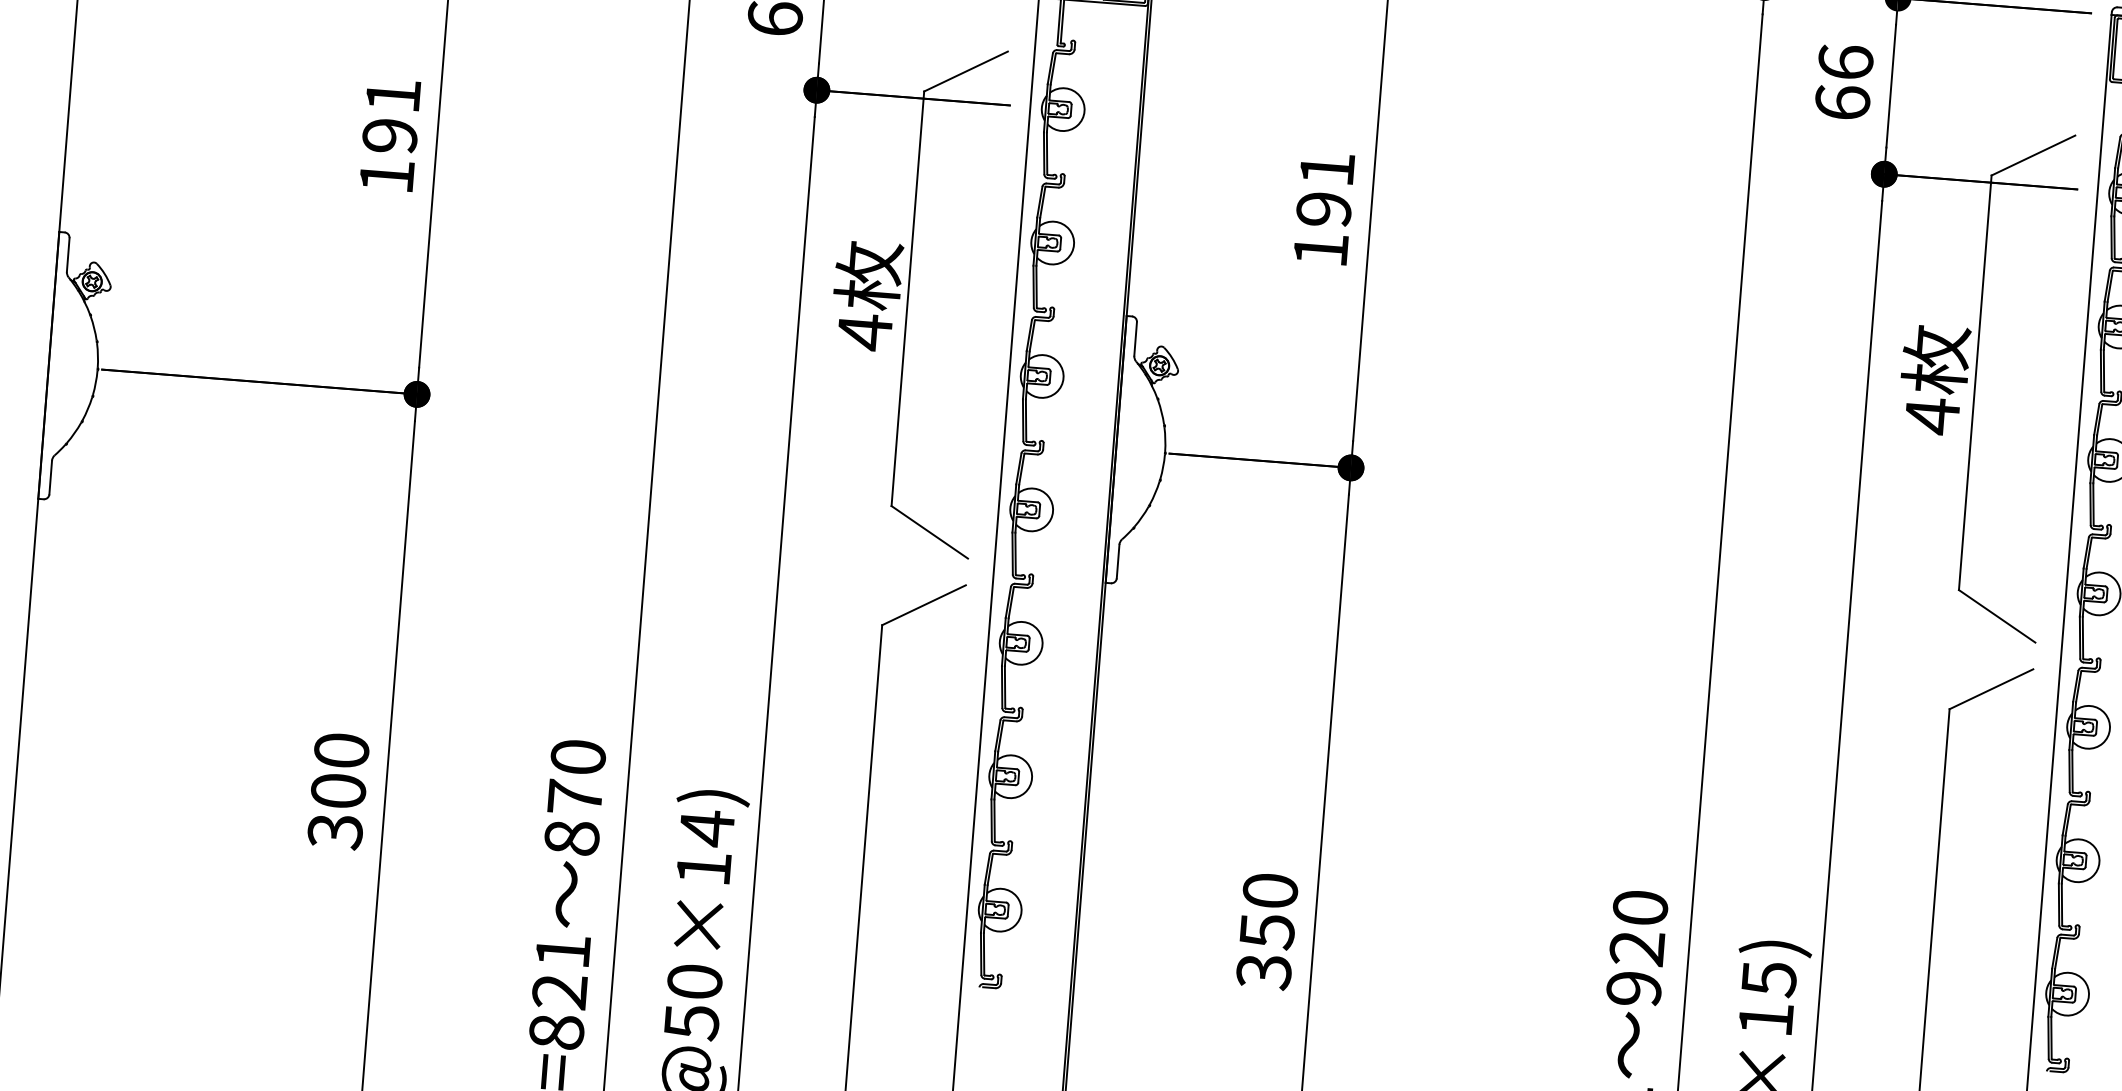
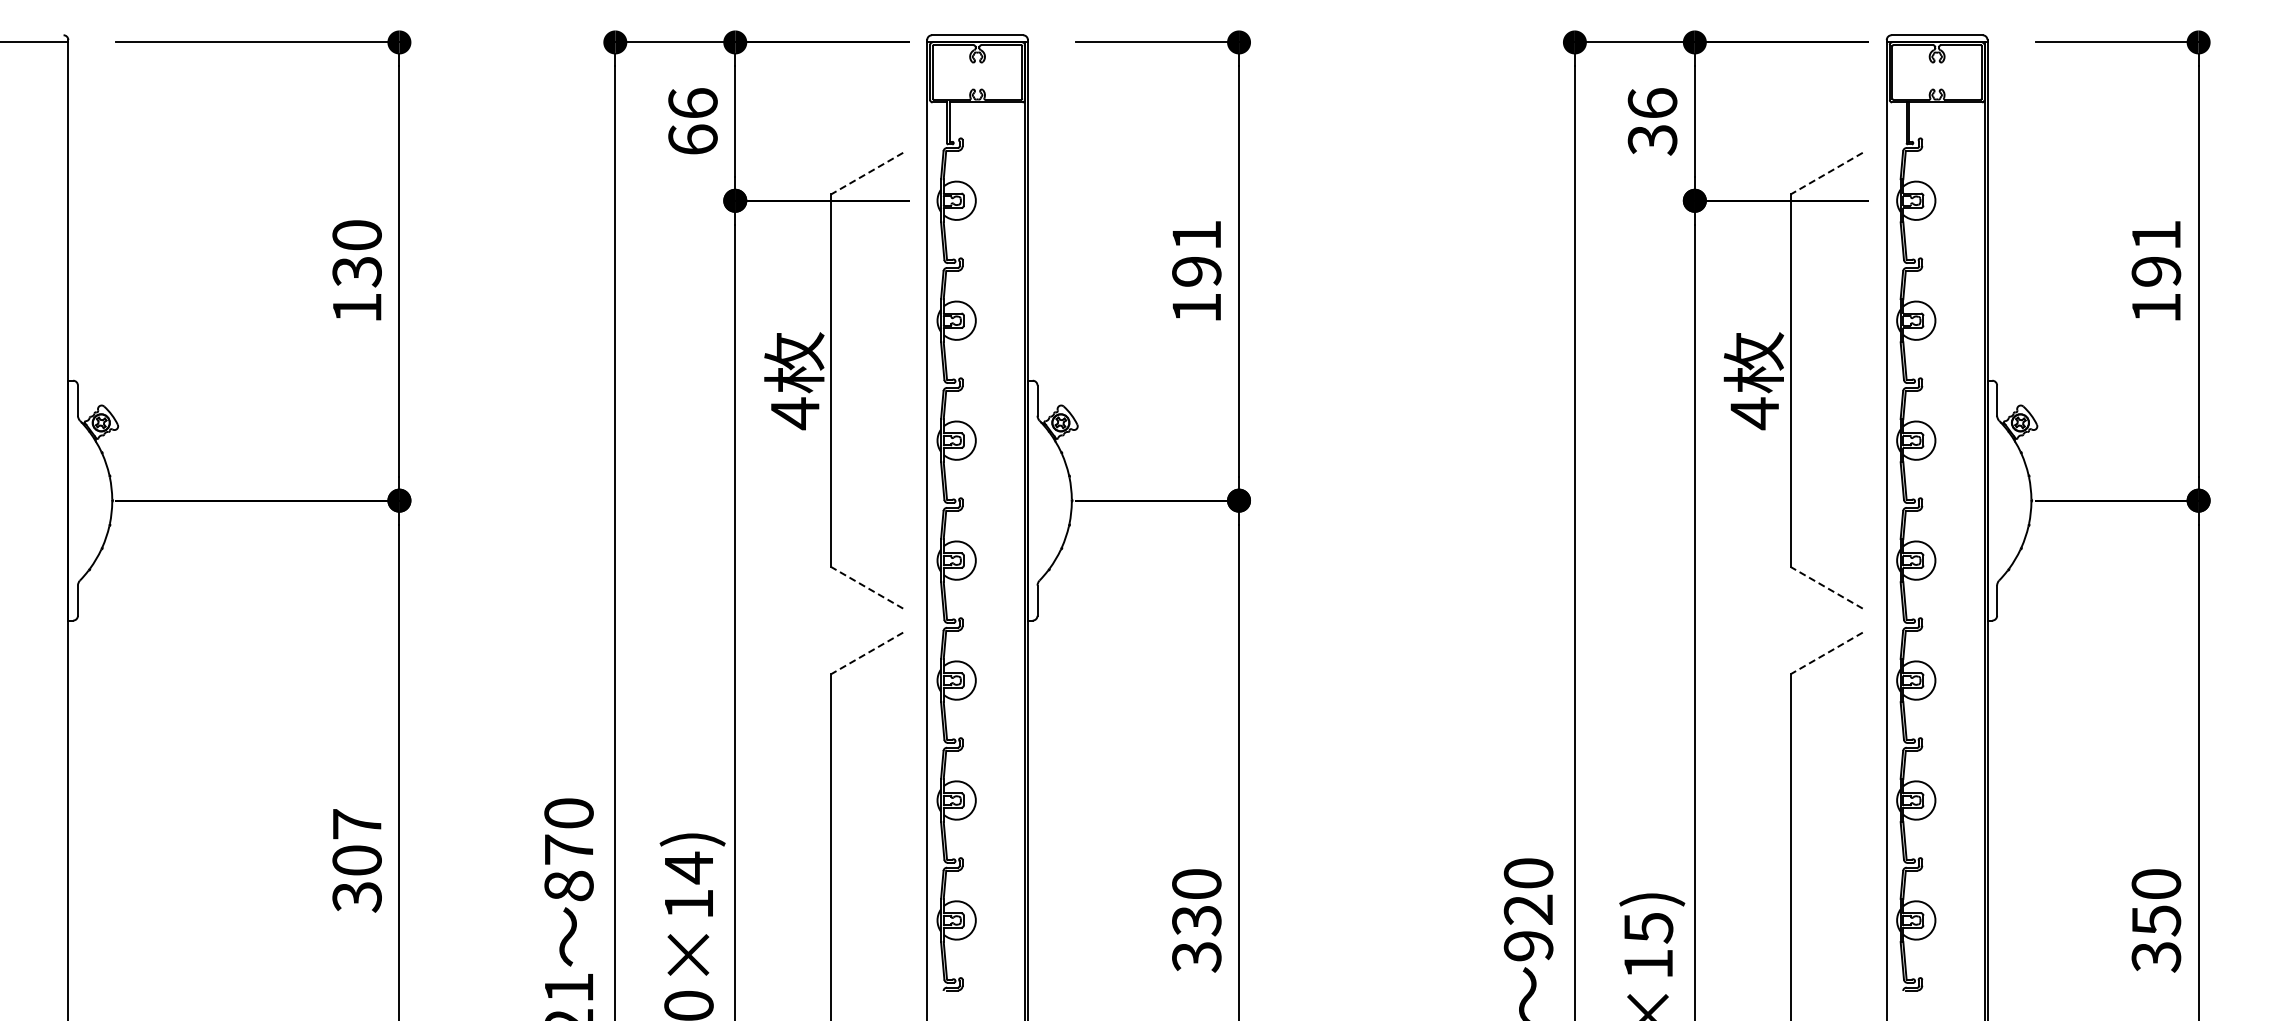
line: (966, 71) -> (867, 173), solid -> dashed
text: (1842, 102) -> (1652, 139), 66 -> 36
text: (390, 115) -> (356, 253), 191 -> 130
line: (2033, 155) -> (1826, 173), solid -> dashed
line: (930, 531) -> (867, 587), solid -> dashed
line: (924, 605) -> (867, 653), solid -> dashed
line: (1996, 615) -> (1826, 587), solid -> dashed
line: (1991, 689) -> (1826, 653), solid -> dashed
text: (340, 750) -> (356, 824), 300 -> 307
text: (1266, 931) -> (1196, 920), 350 -> 330

